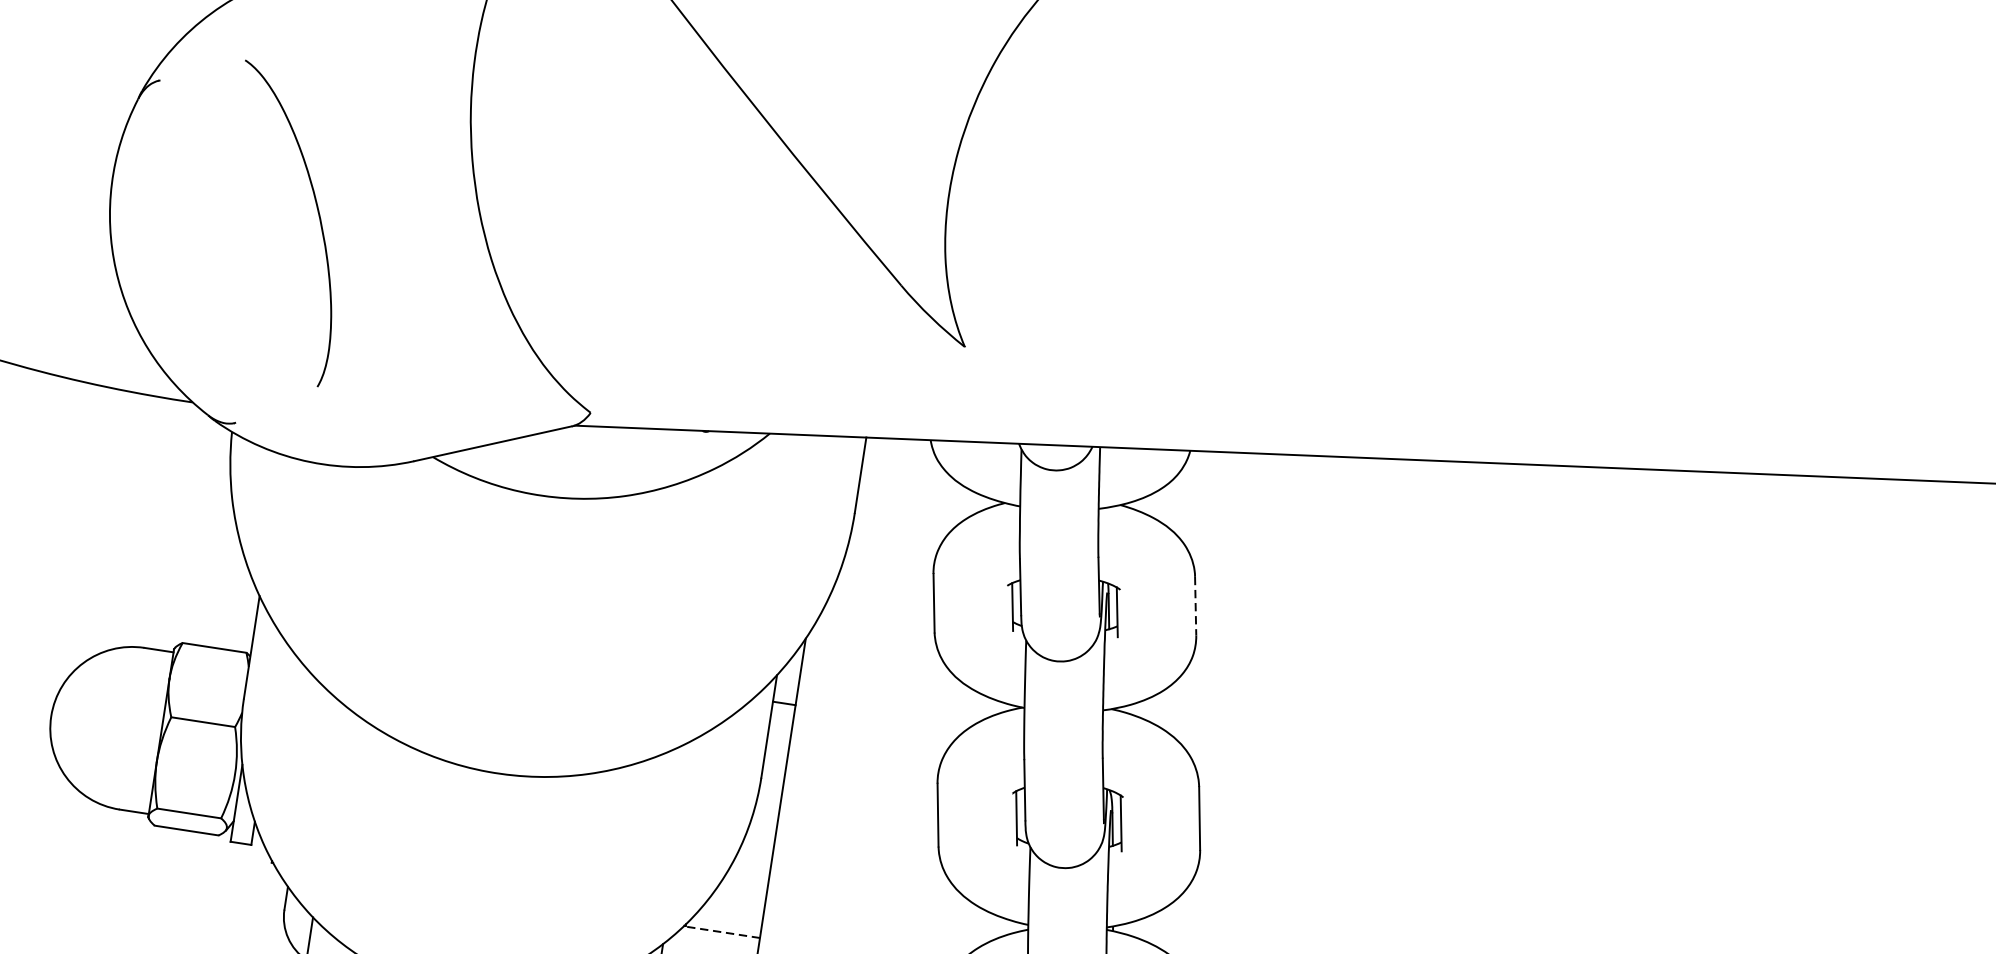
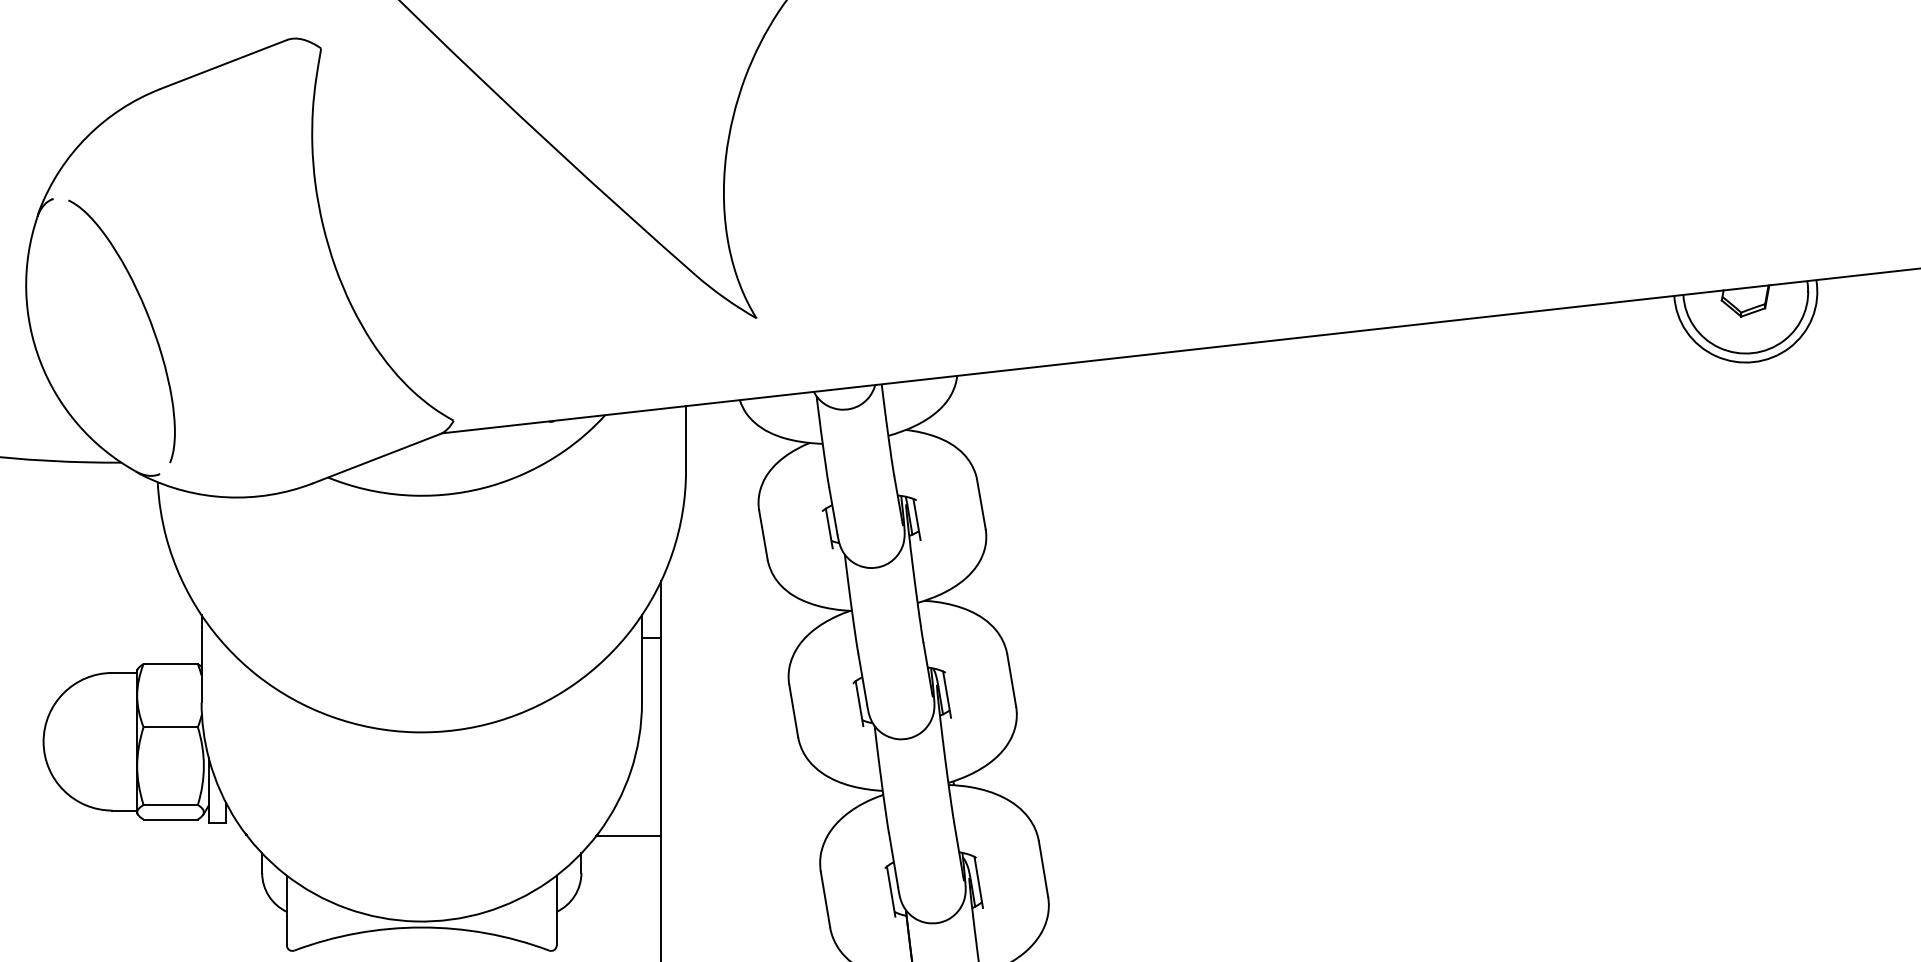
curve: (318, 218) -> (149, 322), moved
line: (1195, 606) -> (981, 504), dashed -> solid
line: (721, 931) -> (628, 835), dashed -> solid

